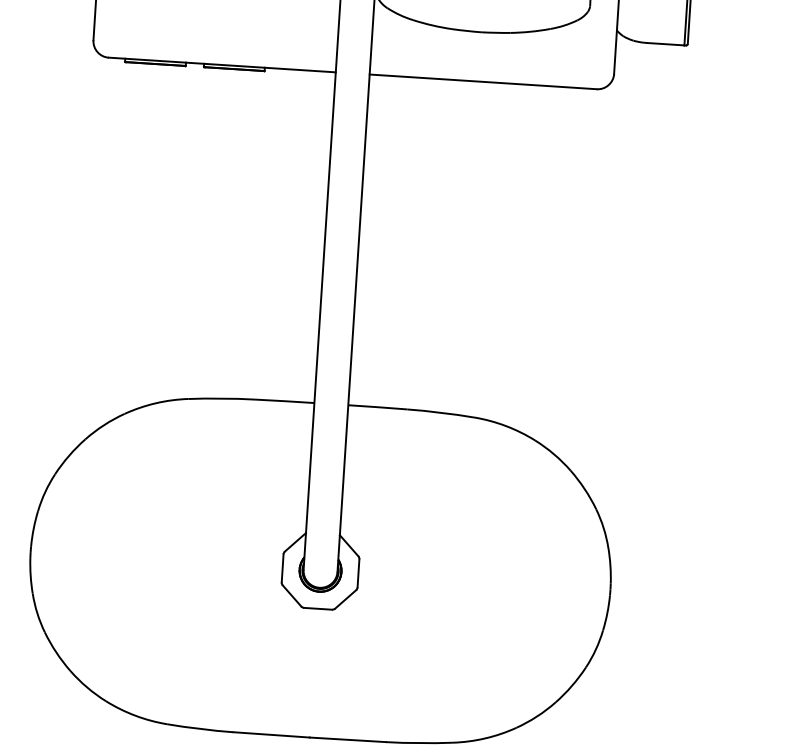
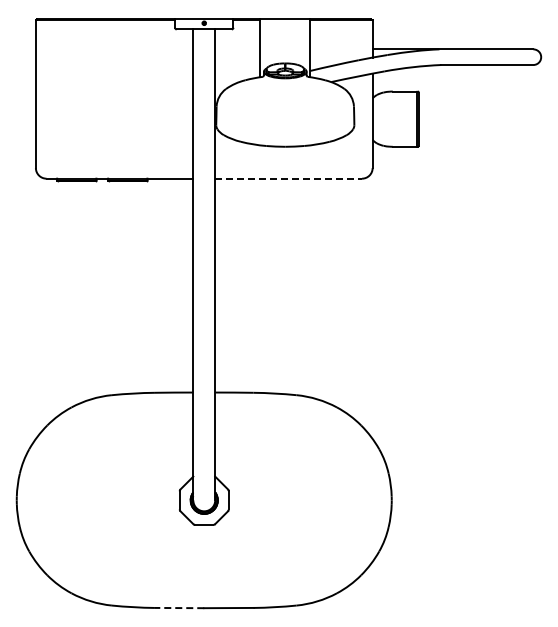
line: (484, 81) -> (289, 178), solid -> dashed
line: (271, 735) -> (179, 608), solid -> dashed

